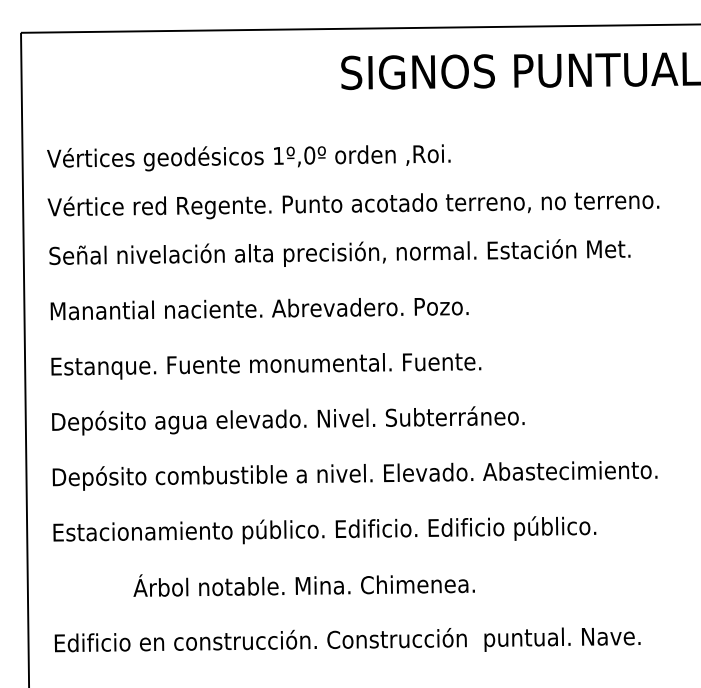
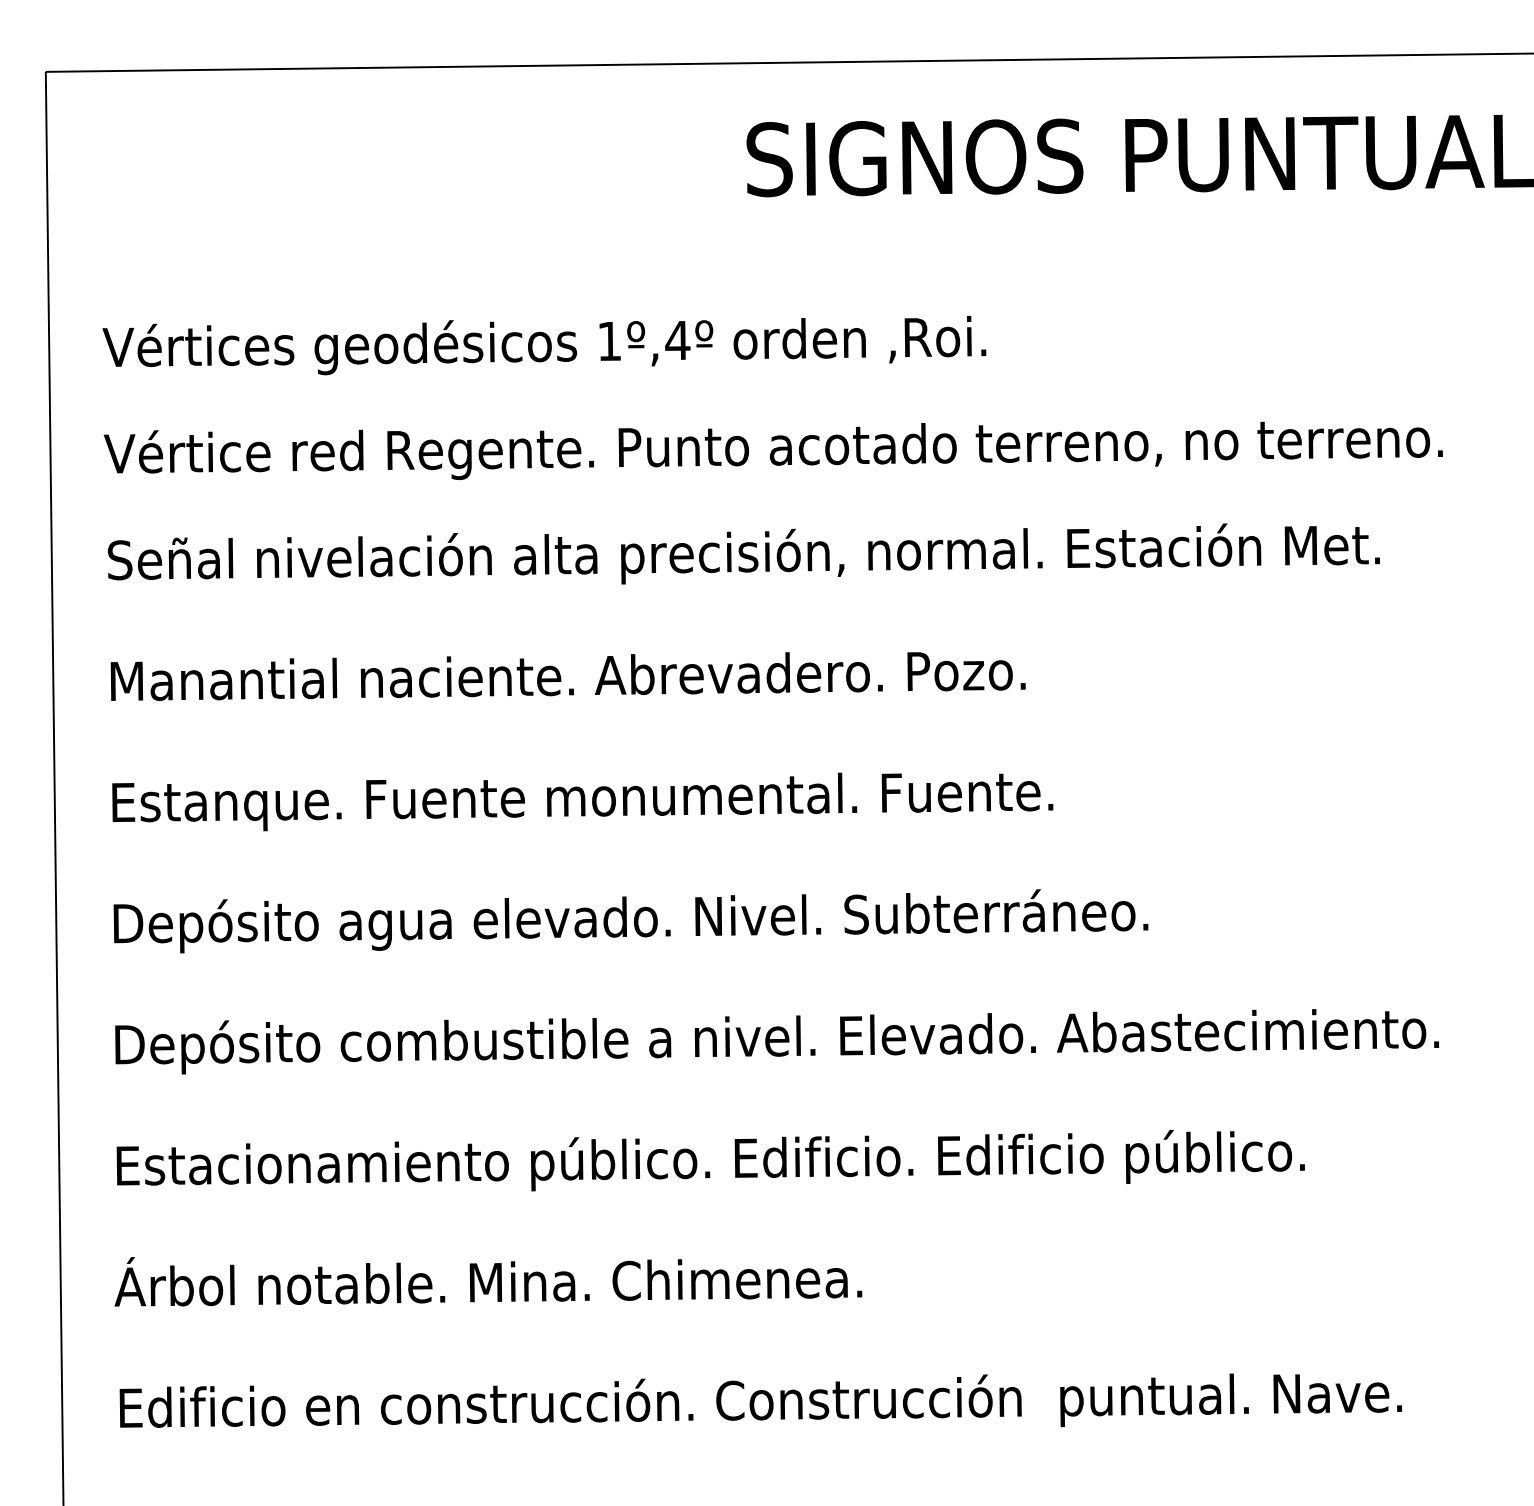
text: (309, 155) -> (677, 340), 1º,0º -> 1º,4º
text: (303, 585) -> (486, 1281), moved

